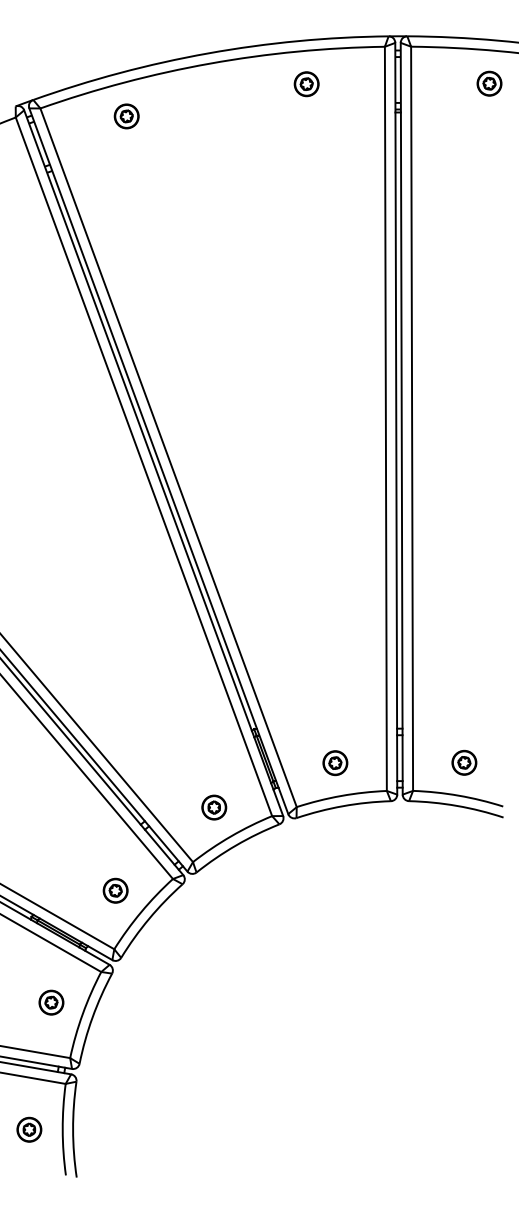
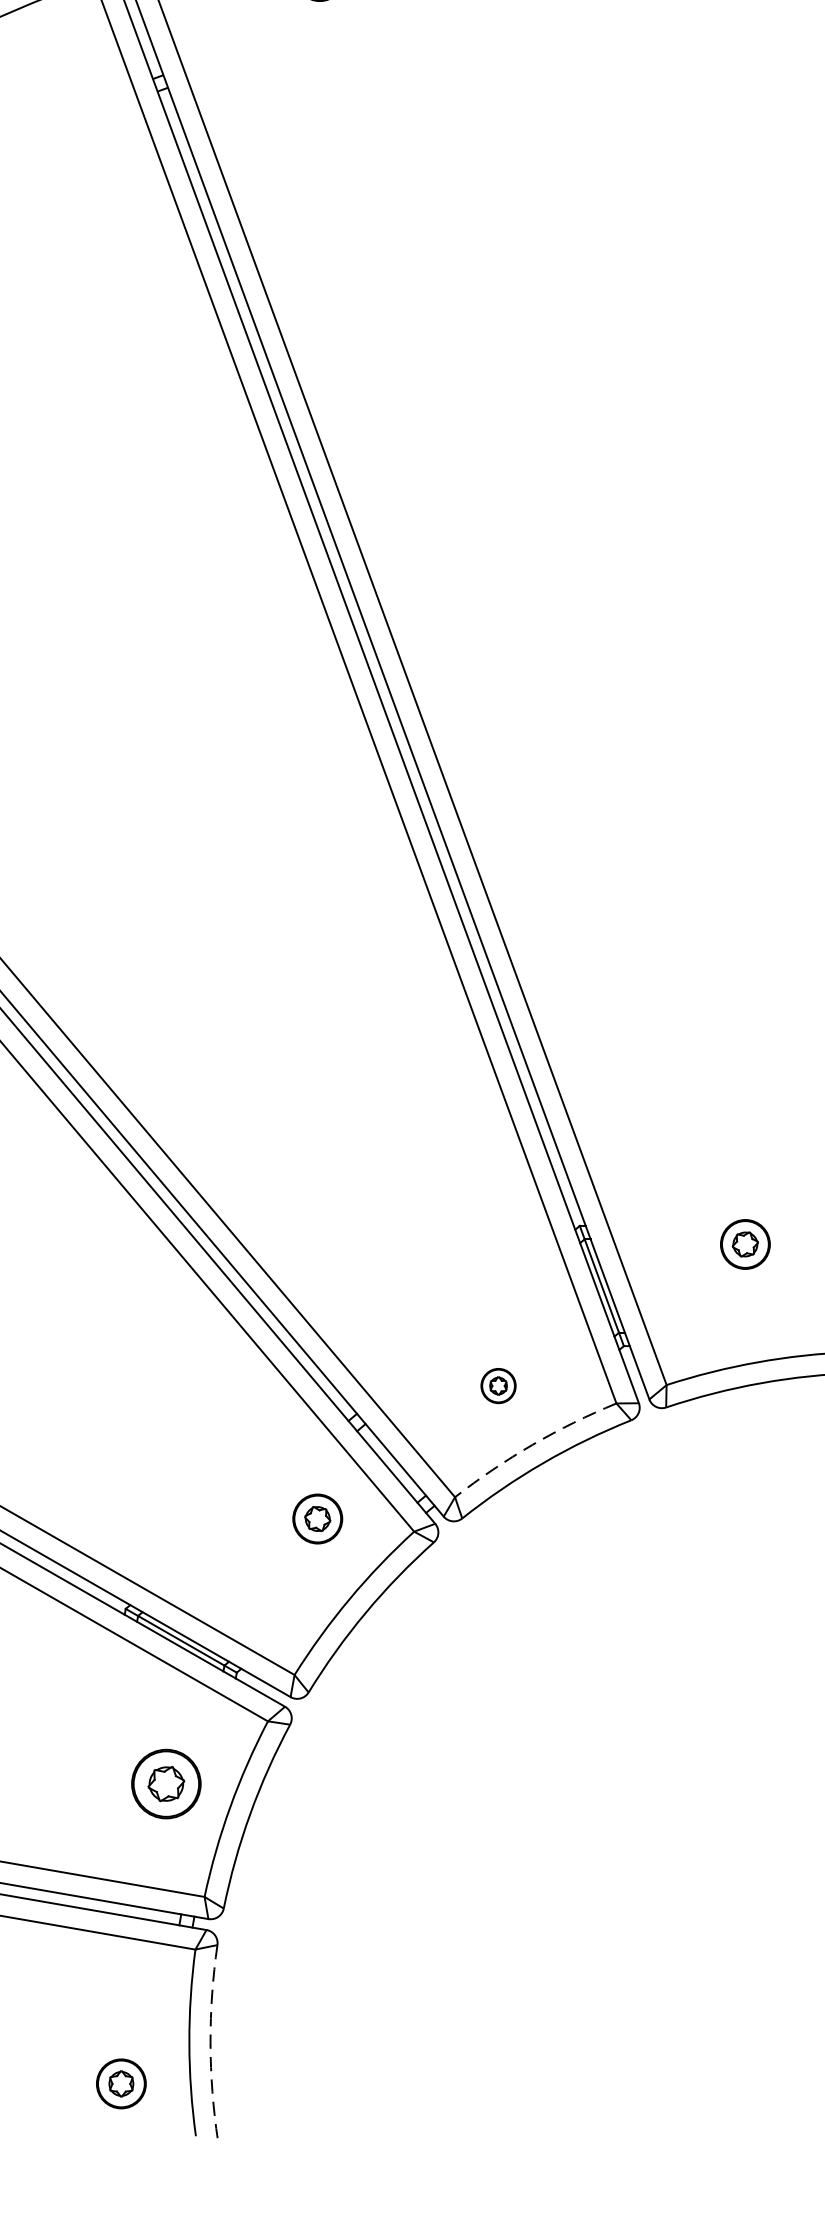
part: (335, 763) -> (745, 1245), moved
part: (214, 807) -> (498, 1385), size x0.7
arc: (231, 836) -> (533, 1445), solid -> dashed
part: (115, 890) -> (317, 1518), moved
part: (51, 1002) -> (166, 1783), size x1.4
part: (29, 1129) -> (121, 2083), moved
arc: (73, 1129) -> (211, 2042), solid -> dashed

